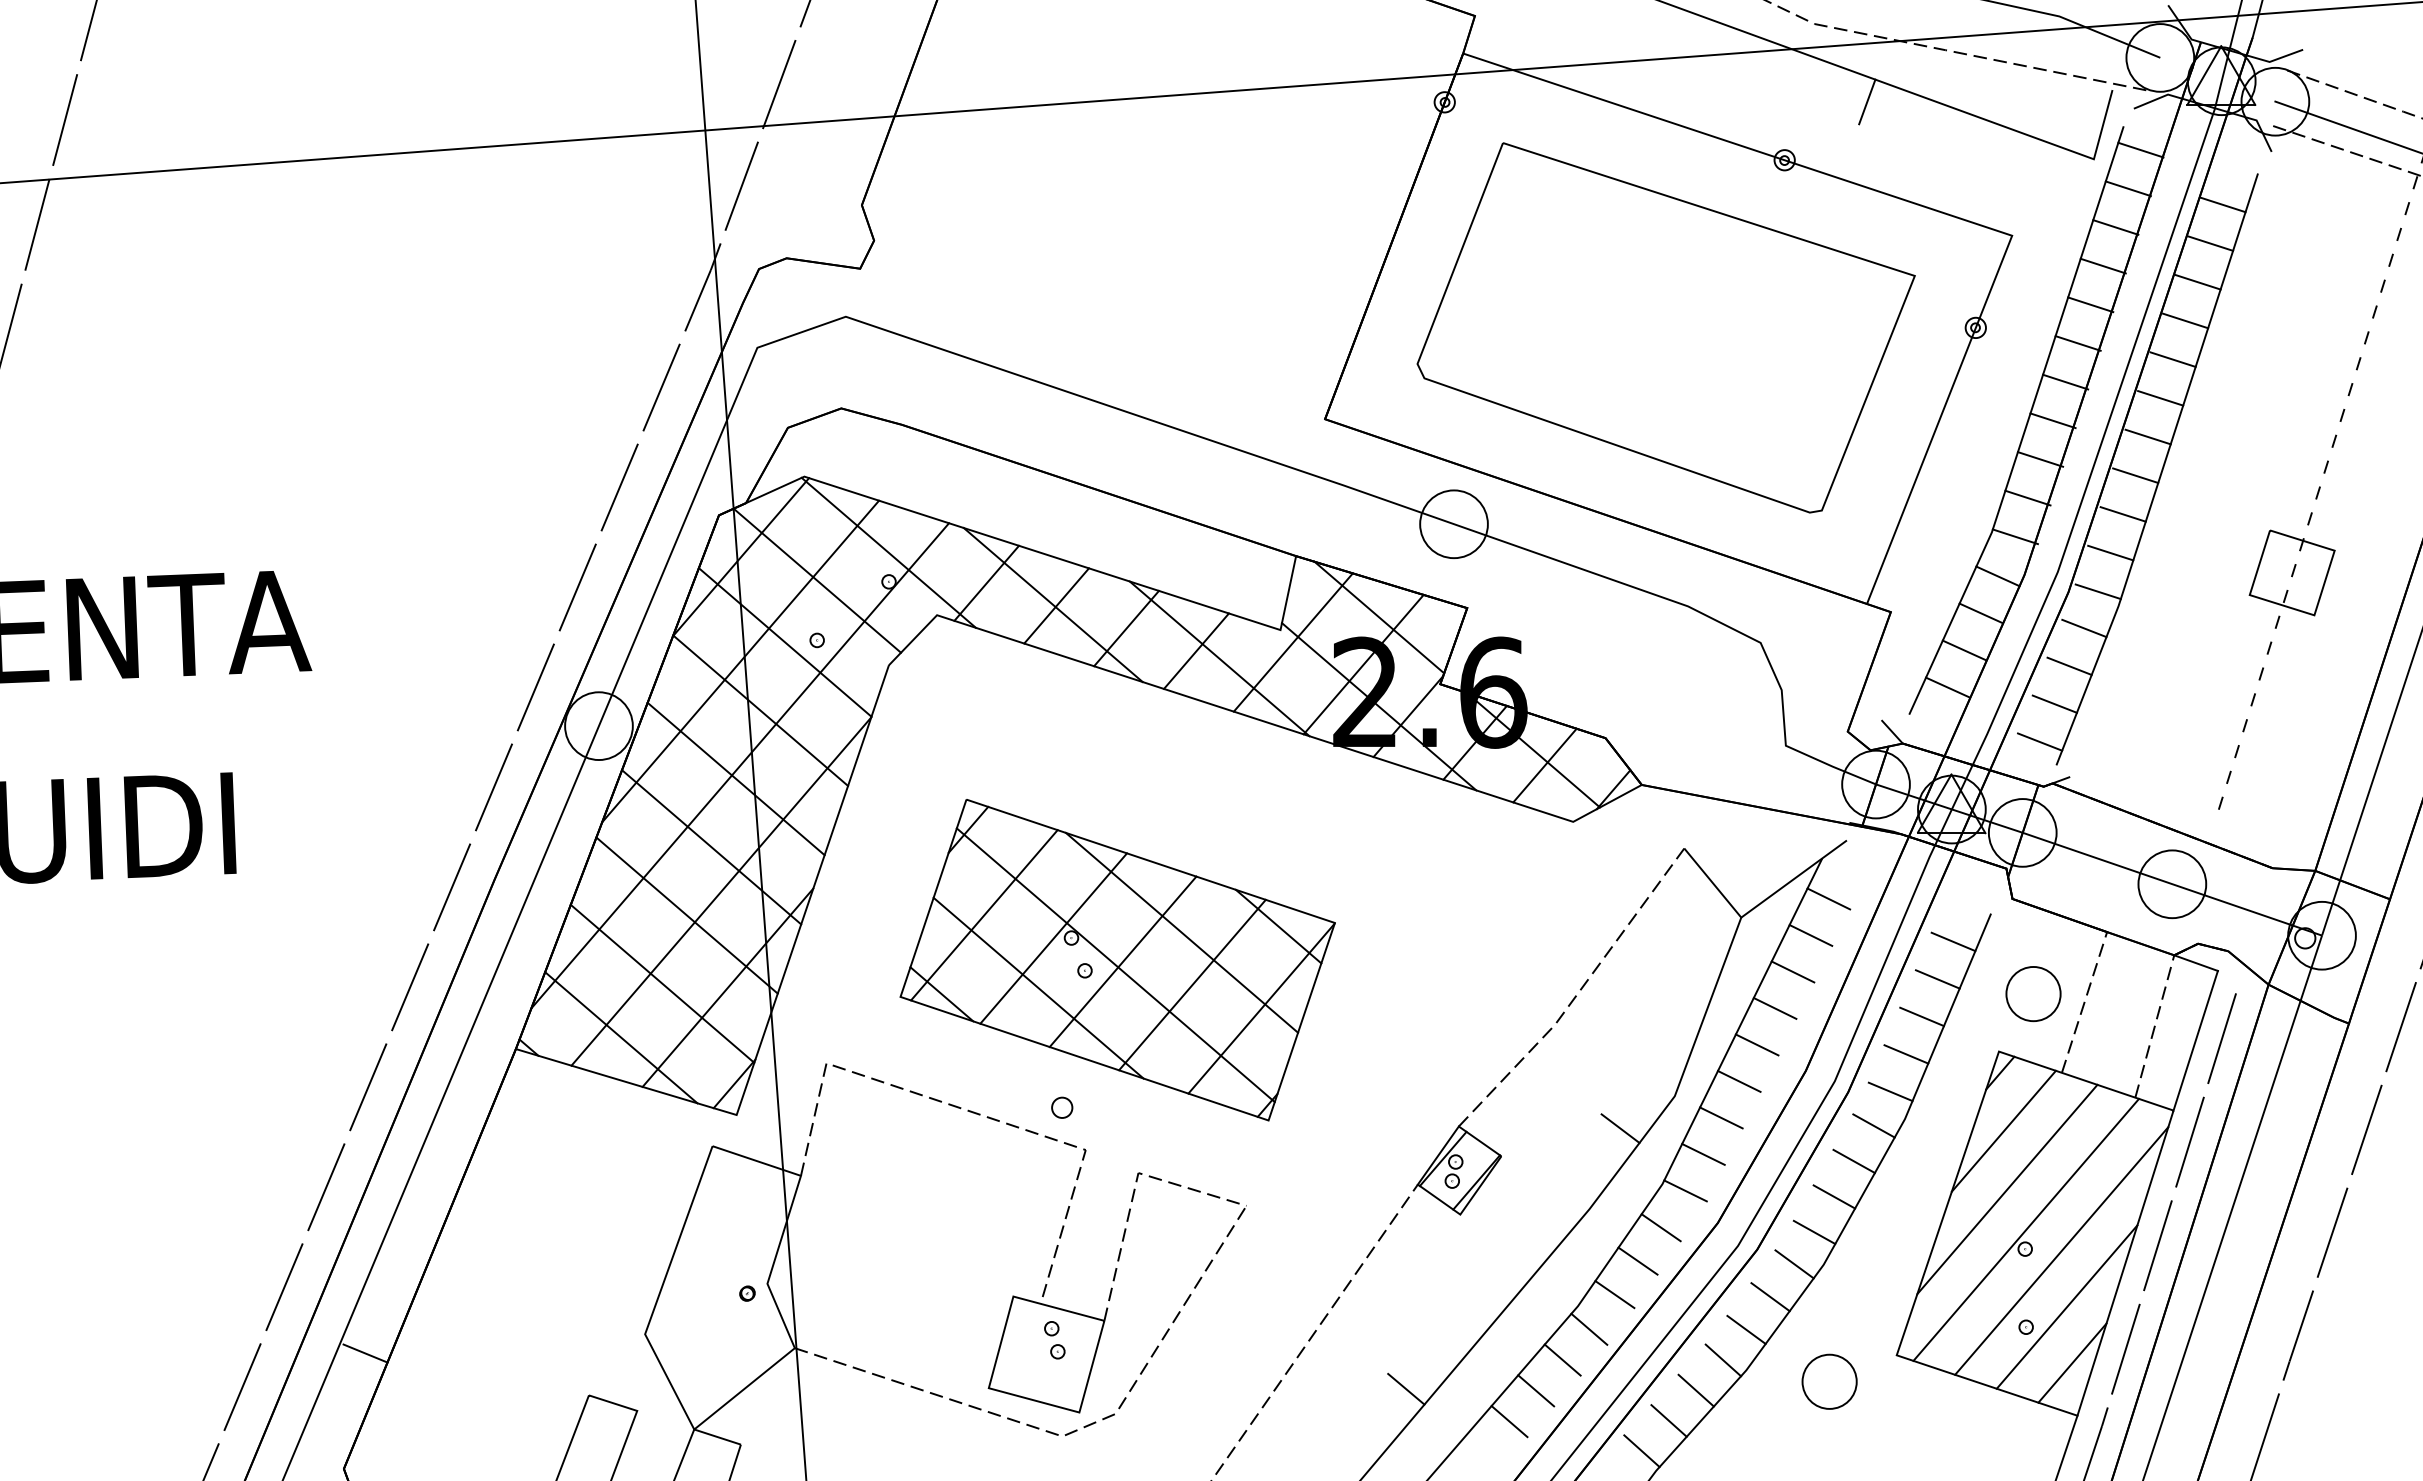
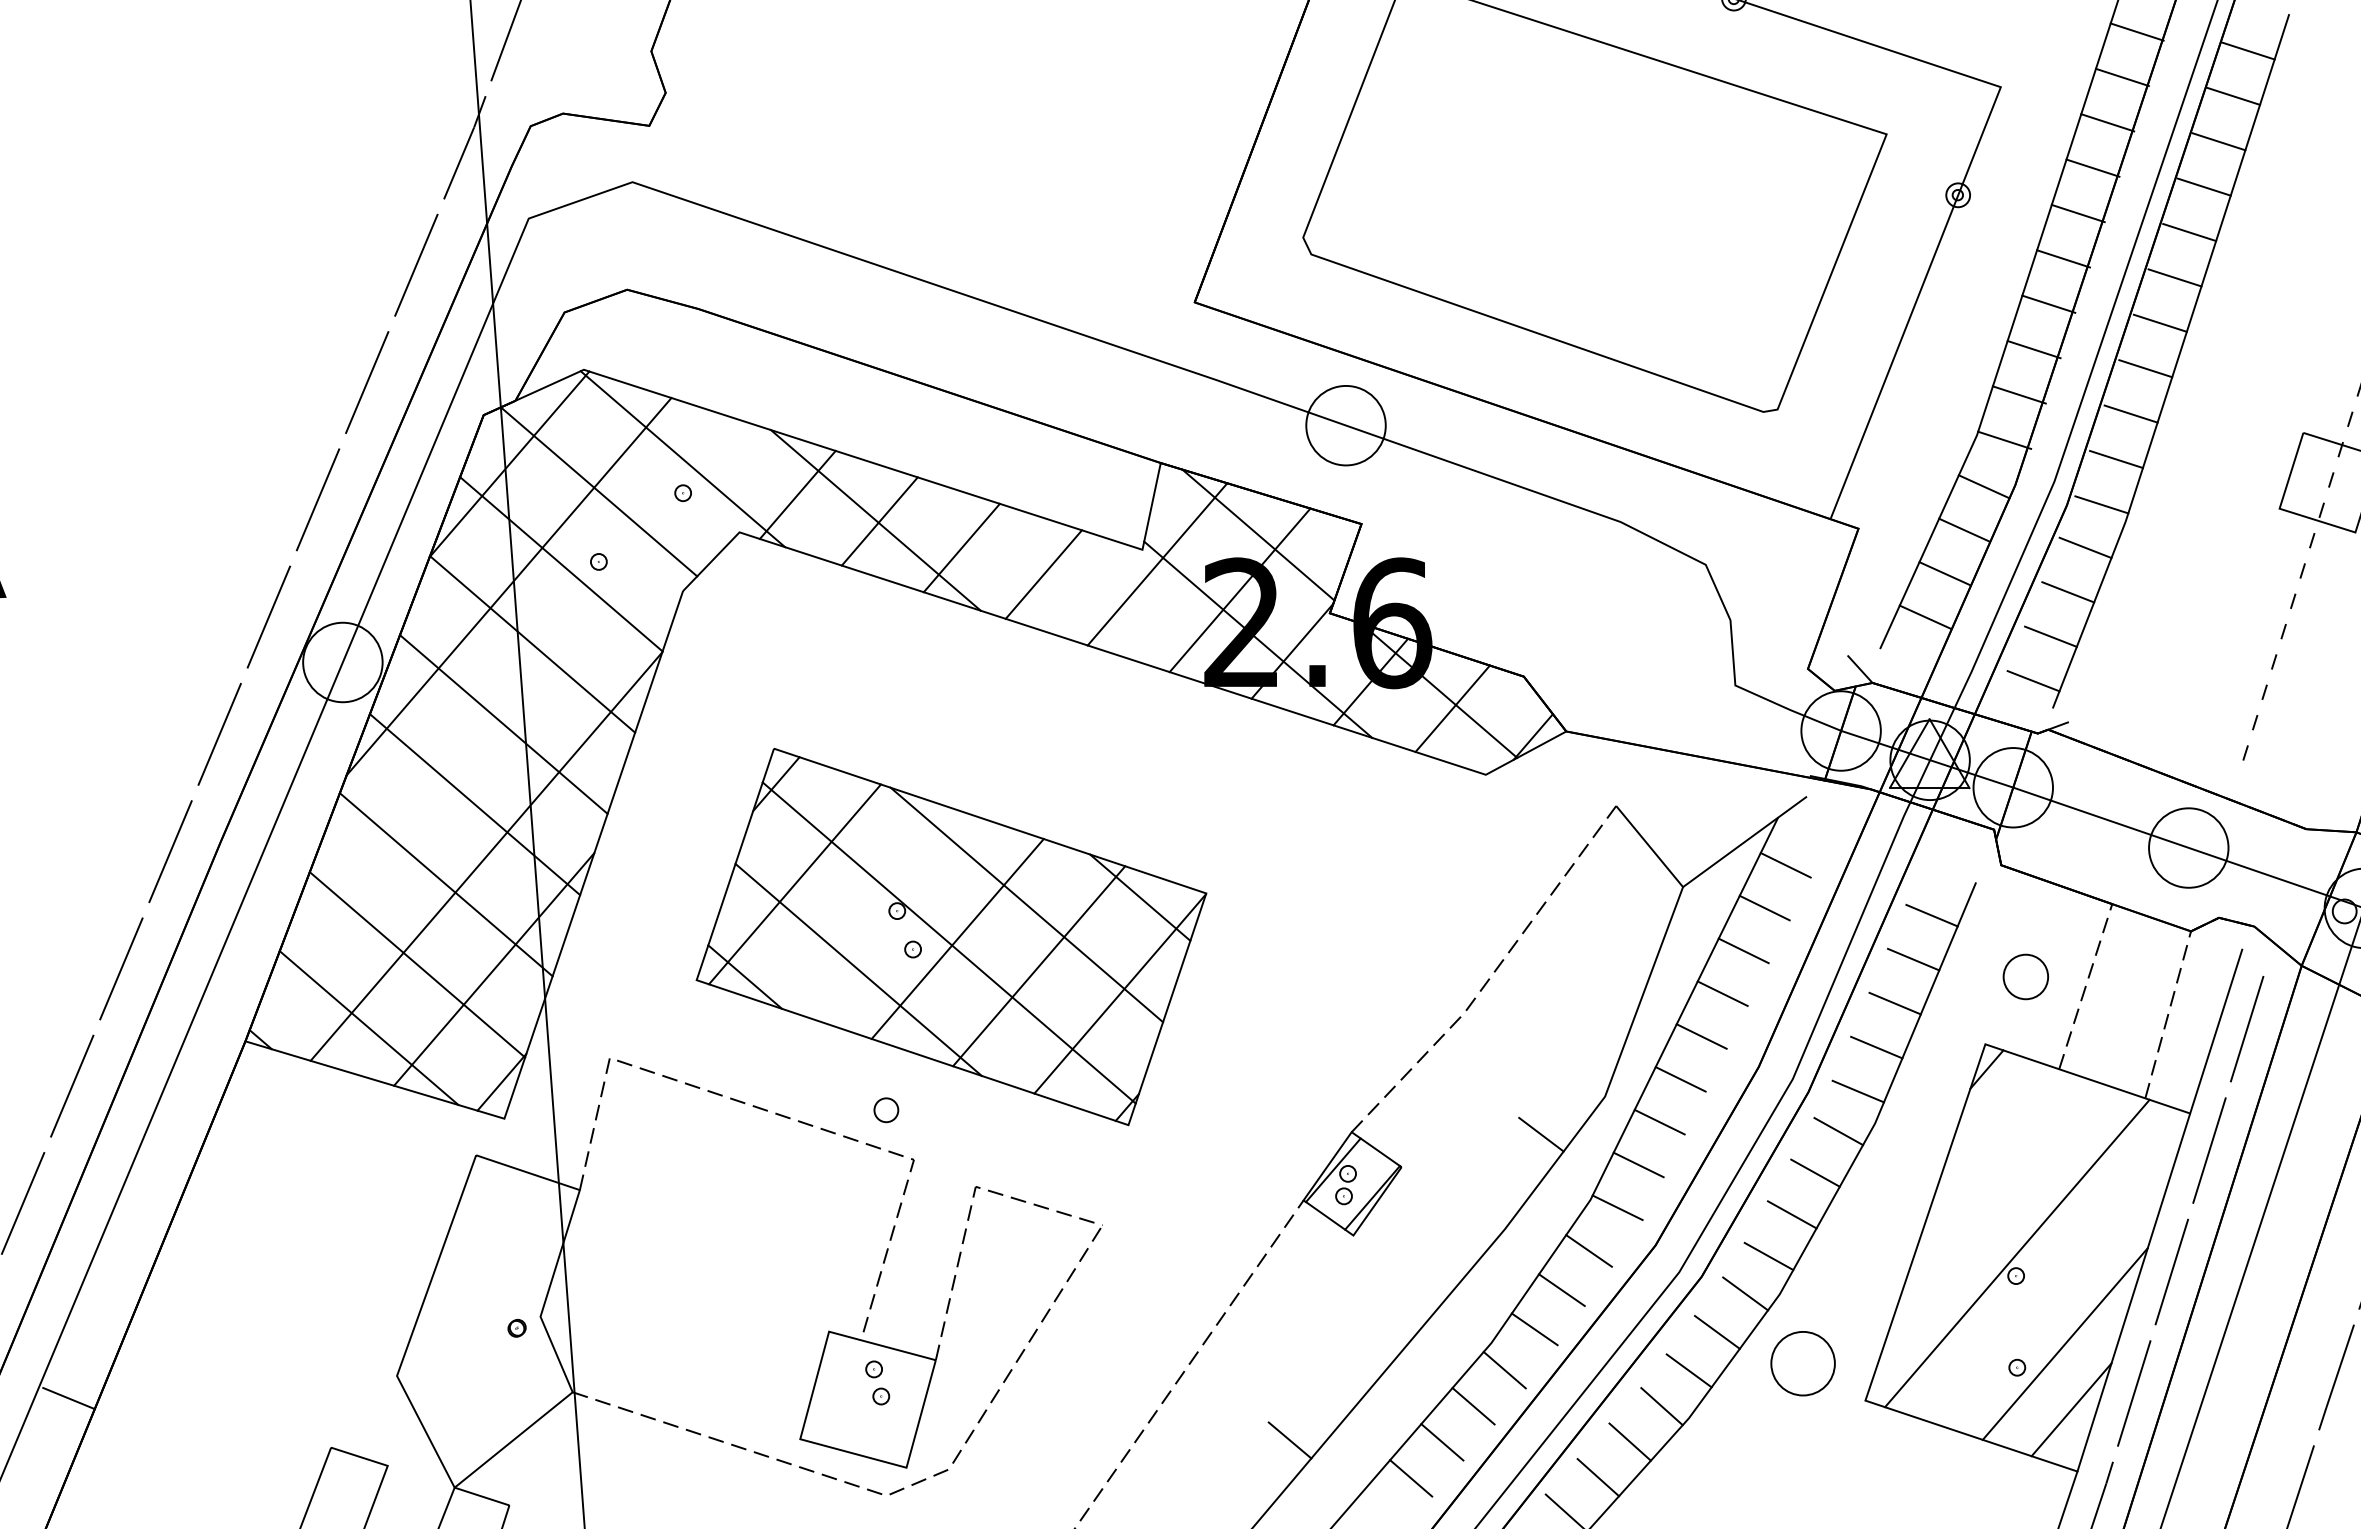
line: (1219, 658) -> (1070, 583), removed
line: (740, 765) -> (508, 708), removed
line: (1053, 938) -> (876, 911), removed
line: (2195, 962) -> (2215, 939), removed
part: (2033, 994) -> (2025, 977), size x0.7
line: (2003, 1130) -> (1990, 1136), removed
line: (2007, 1189) -> (1995, 1206), removed
line: (2061, 1250) -> (2058, 1277), removed
part: (1829, 1381) -> (1802, 1363), moved

